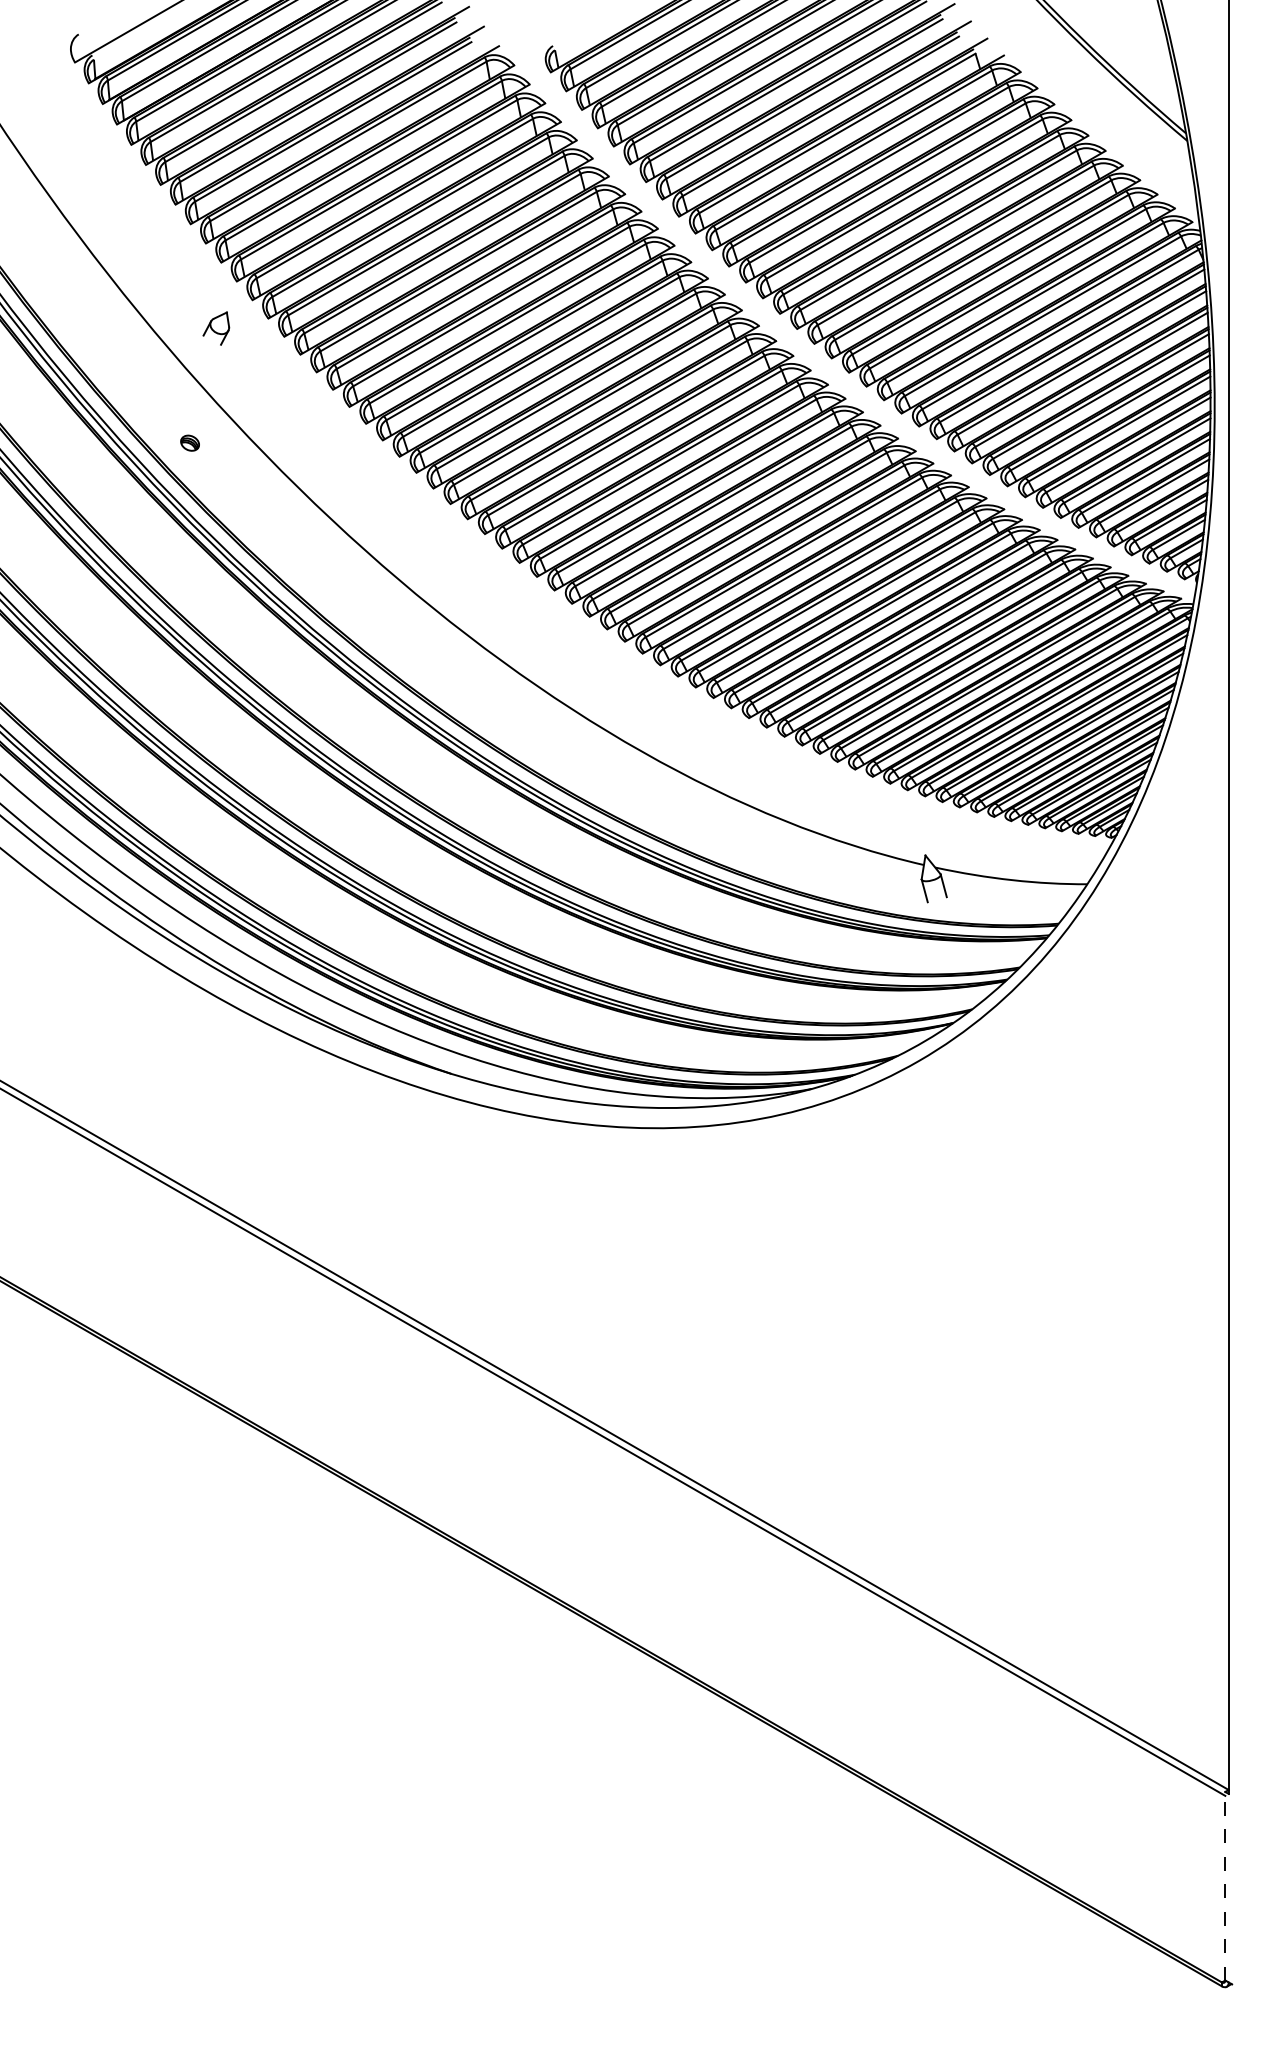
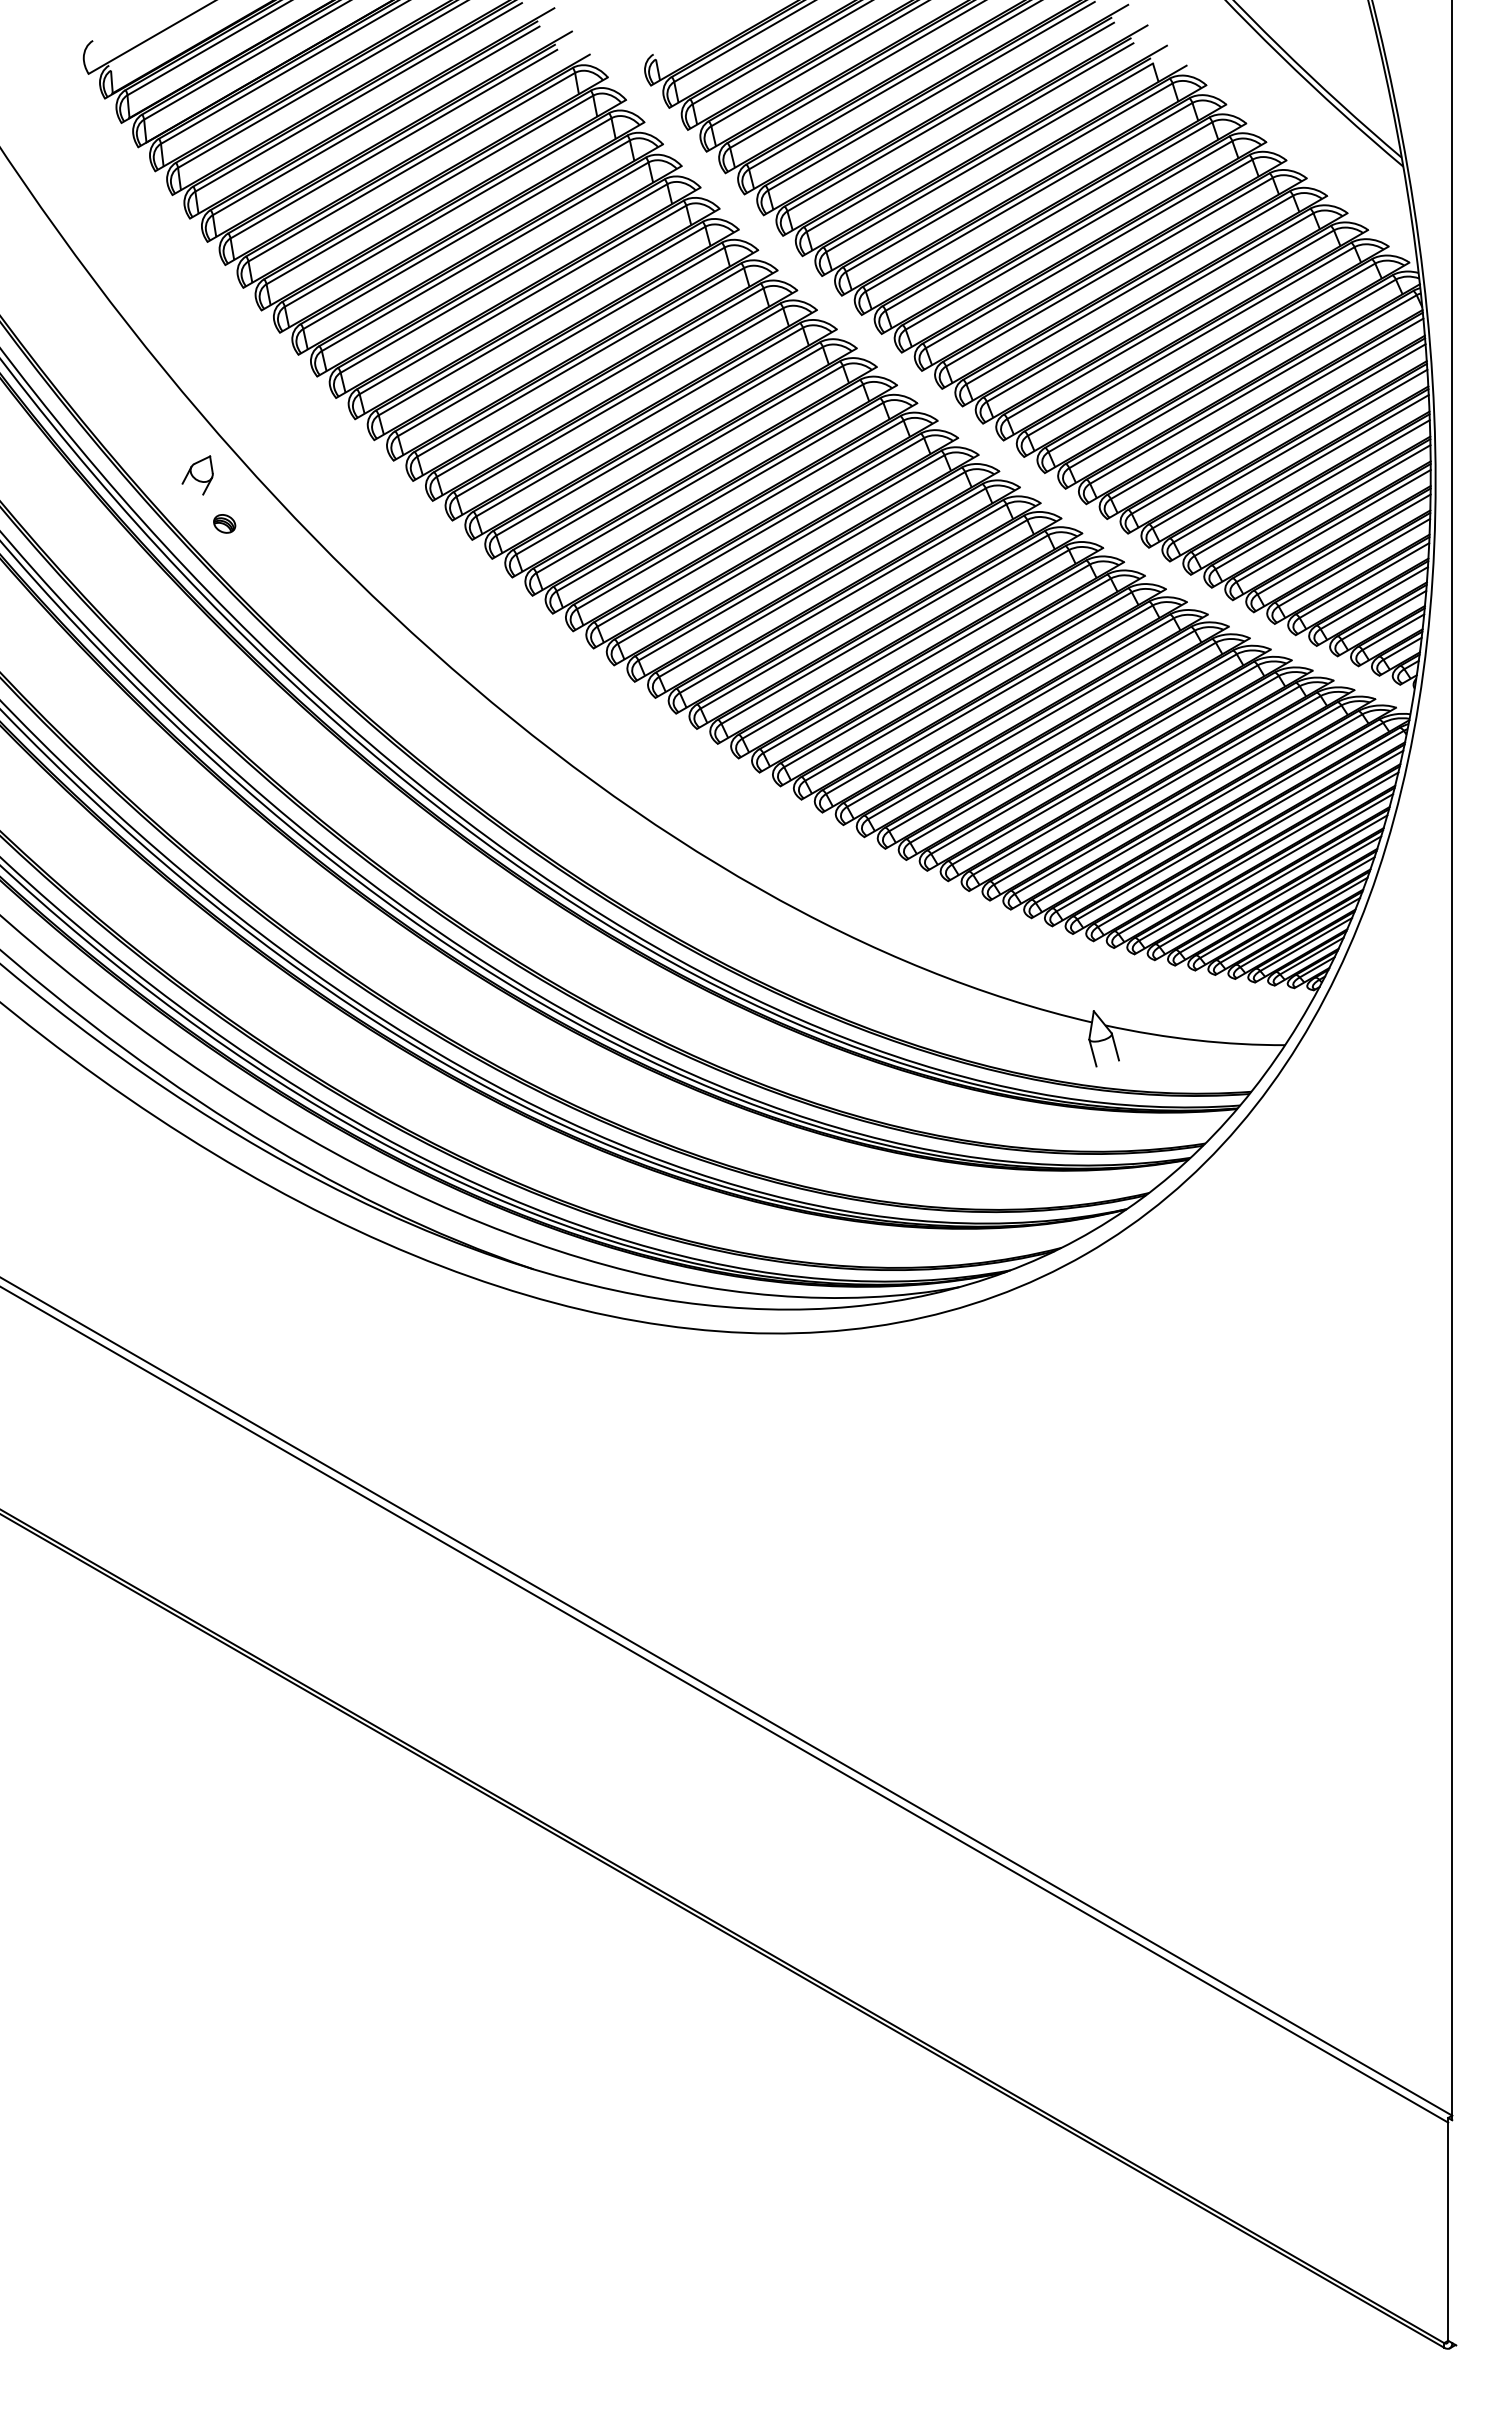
part: (216, 328) -> (197, 475), moved
line: (1225, 1885) -> (1448, 2228), dashed -> solid

